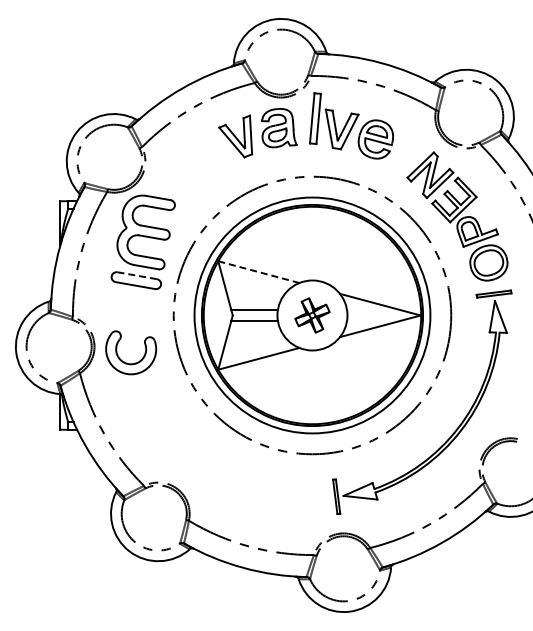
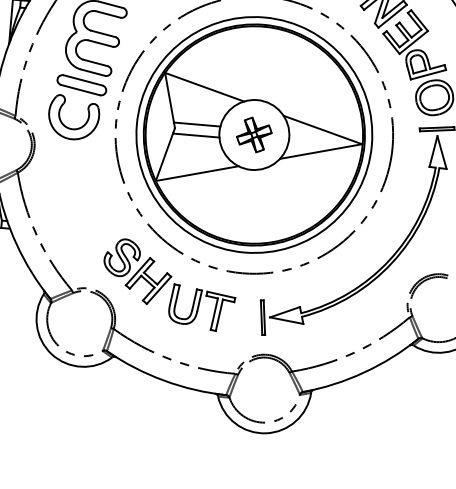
line: (258, 272) -> (204, 87), dashed -> solid
line: (137, 275) -> (83, 80), dashed -> solid
part: (127, 362) -> (69, 127), moved
part: (240, 472) -> (169, 285), added

